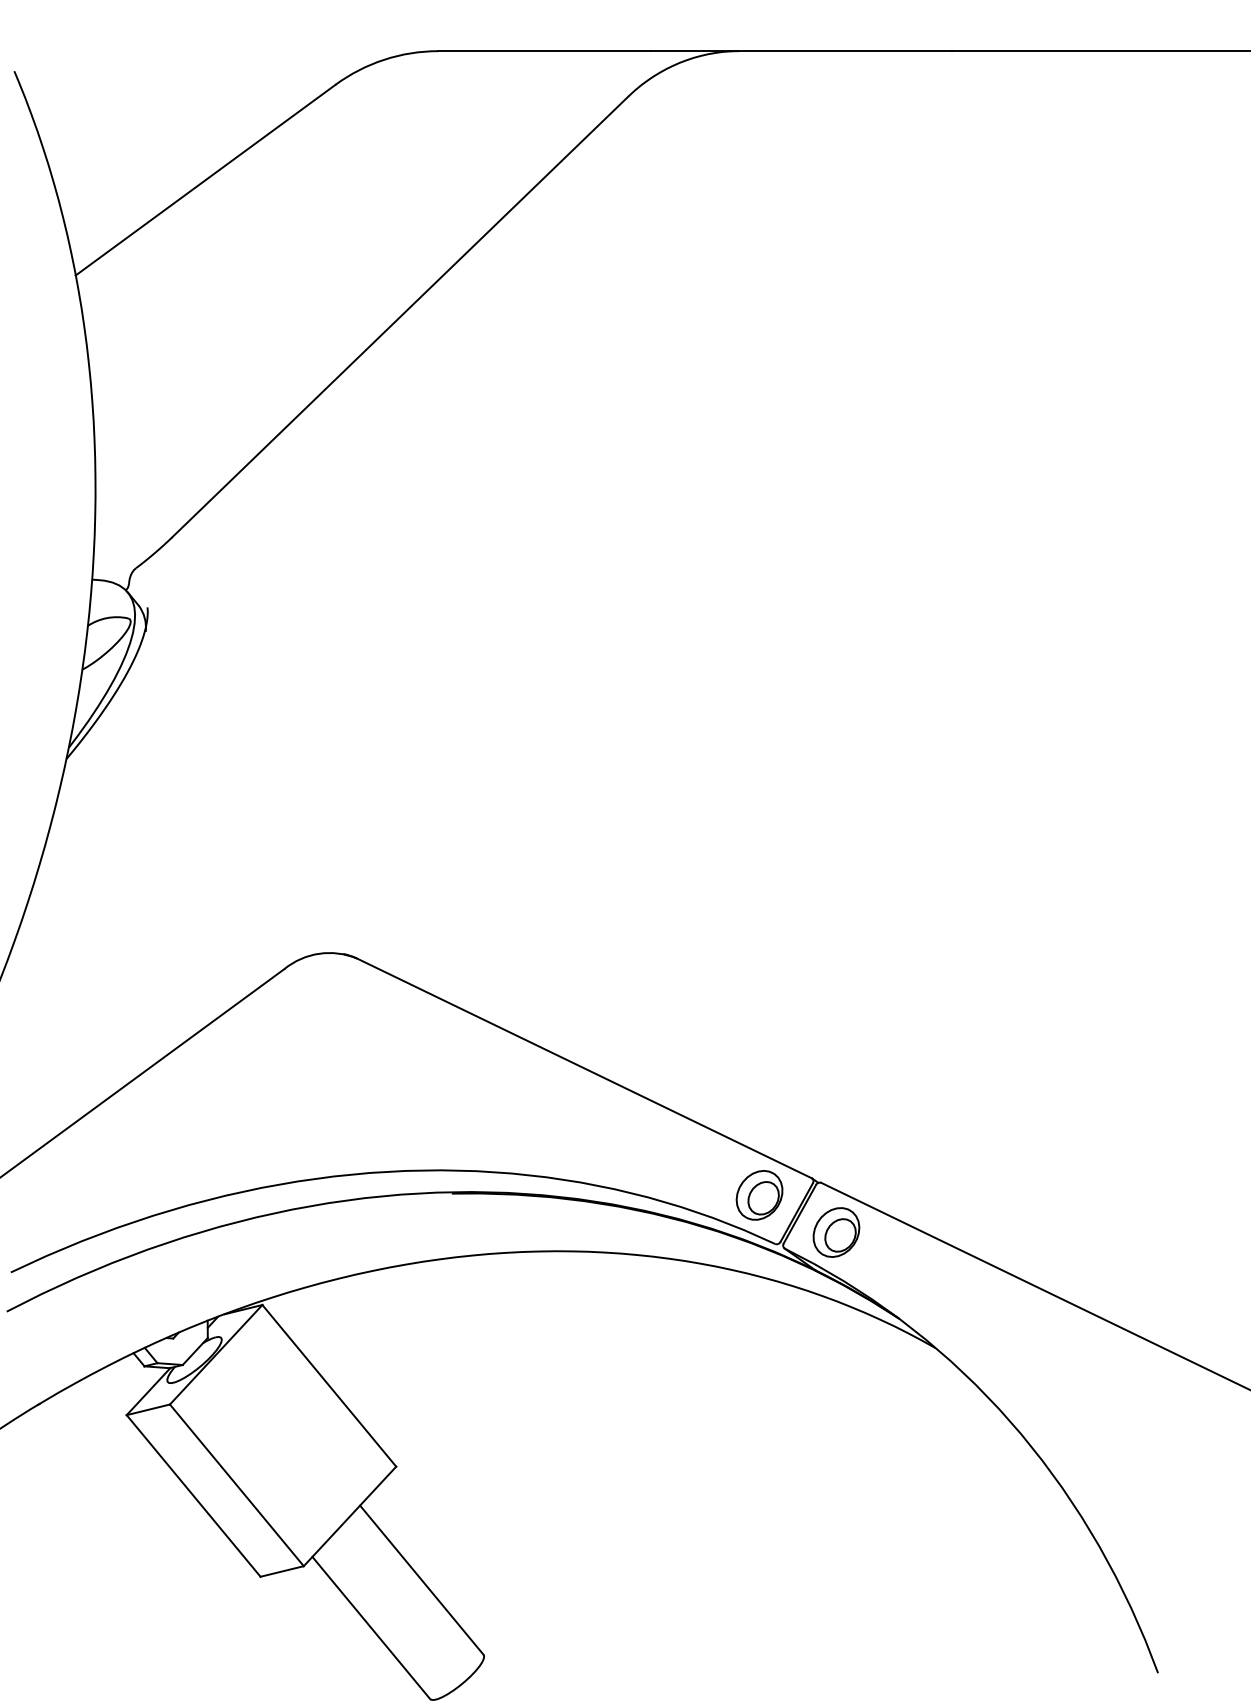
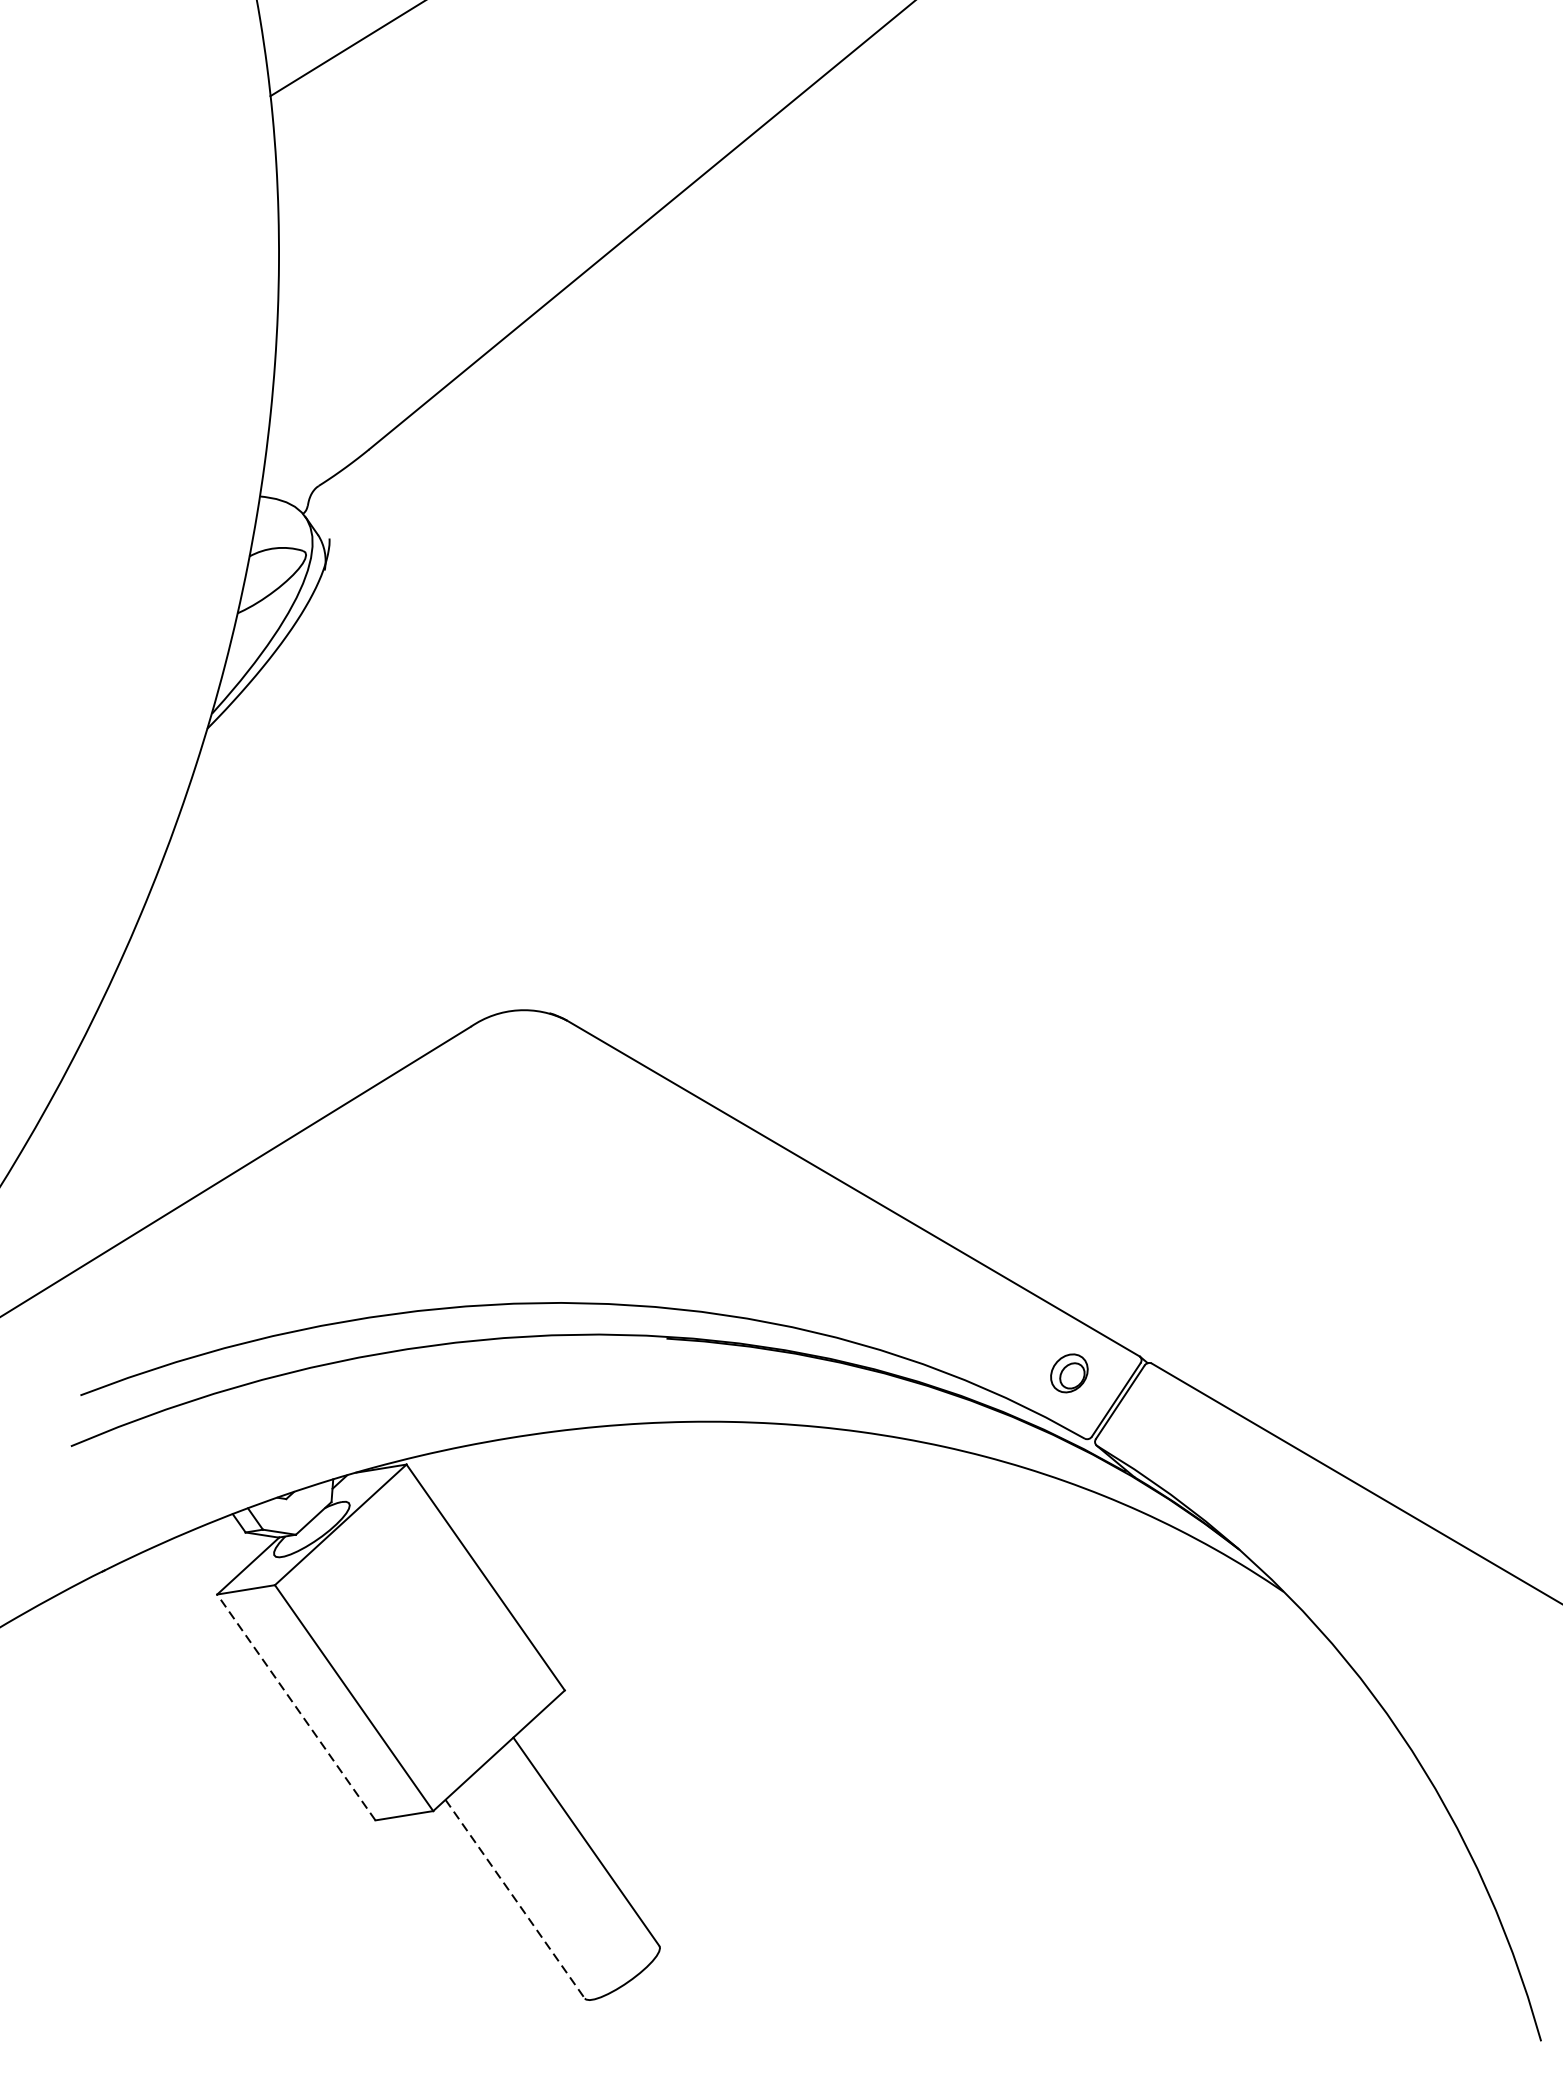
part: (759, 1195) -> (1069, 1373), size x0.6
part: (836, 1232) -> (1166, 1430), removed
line: (193, 1495) -> (296, 1706), solid -> dashed
line: (371, 1628) -> (515, 1899), solid -> dashed

